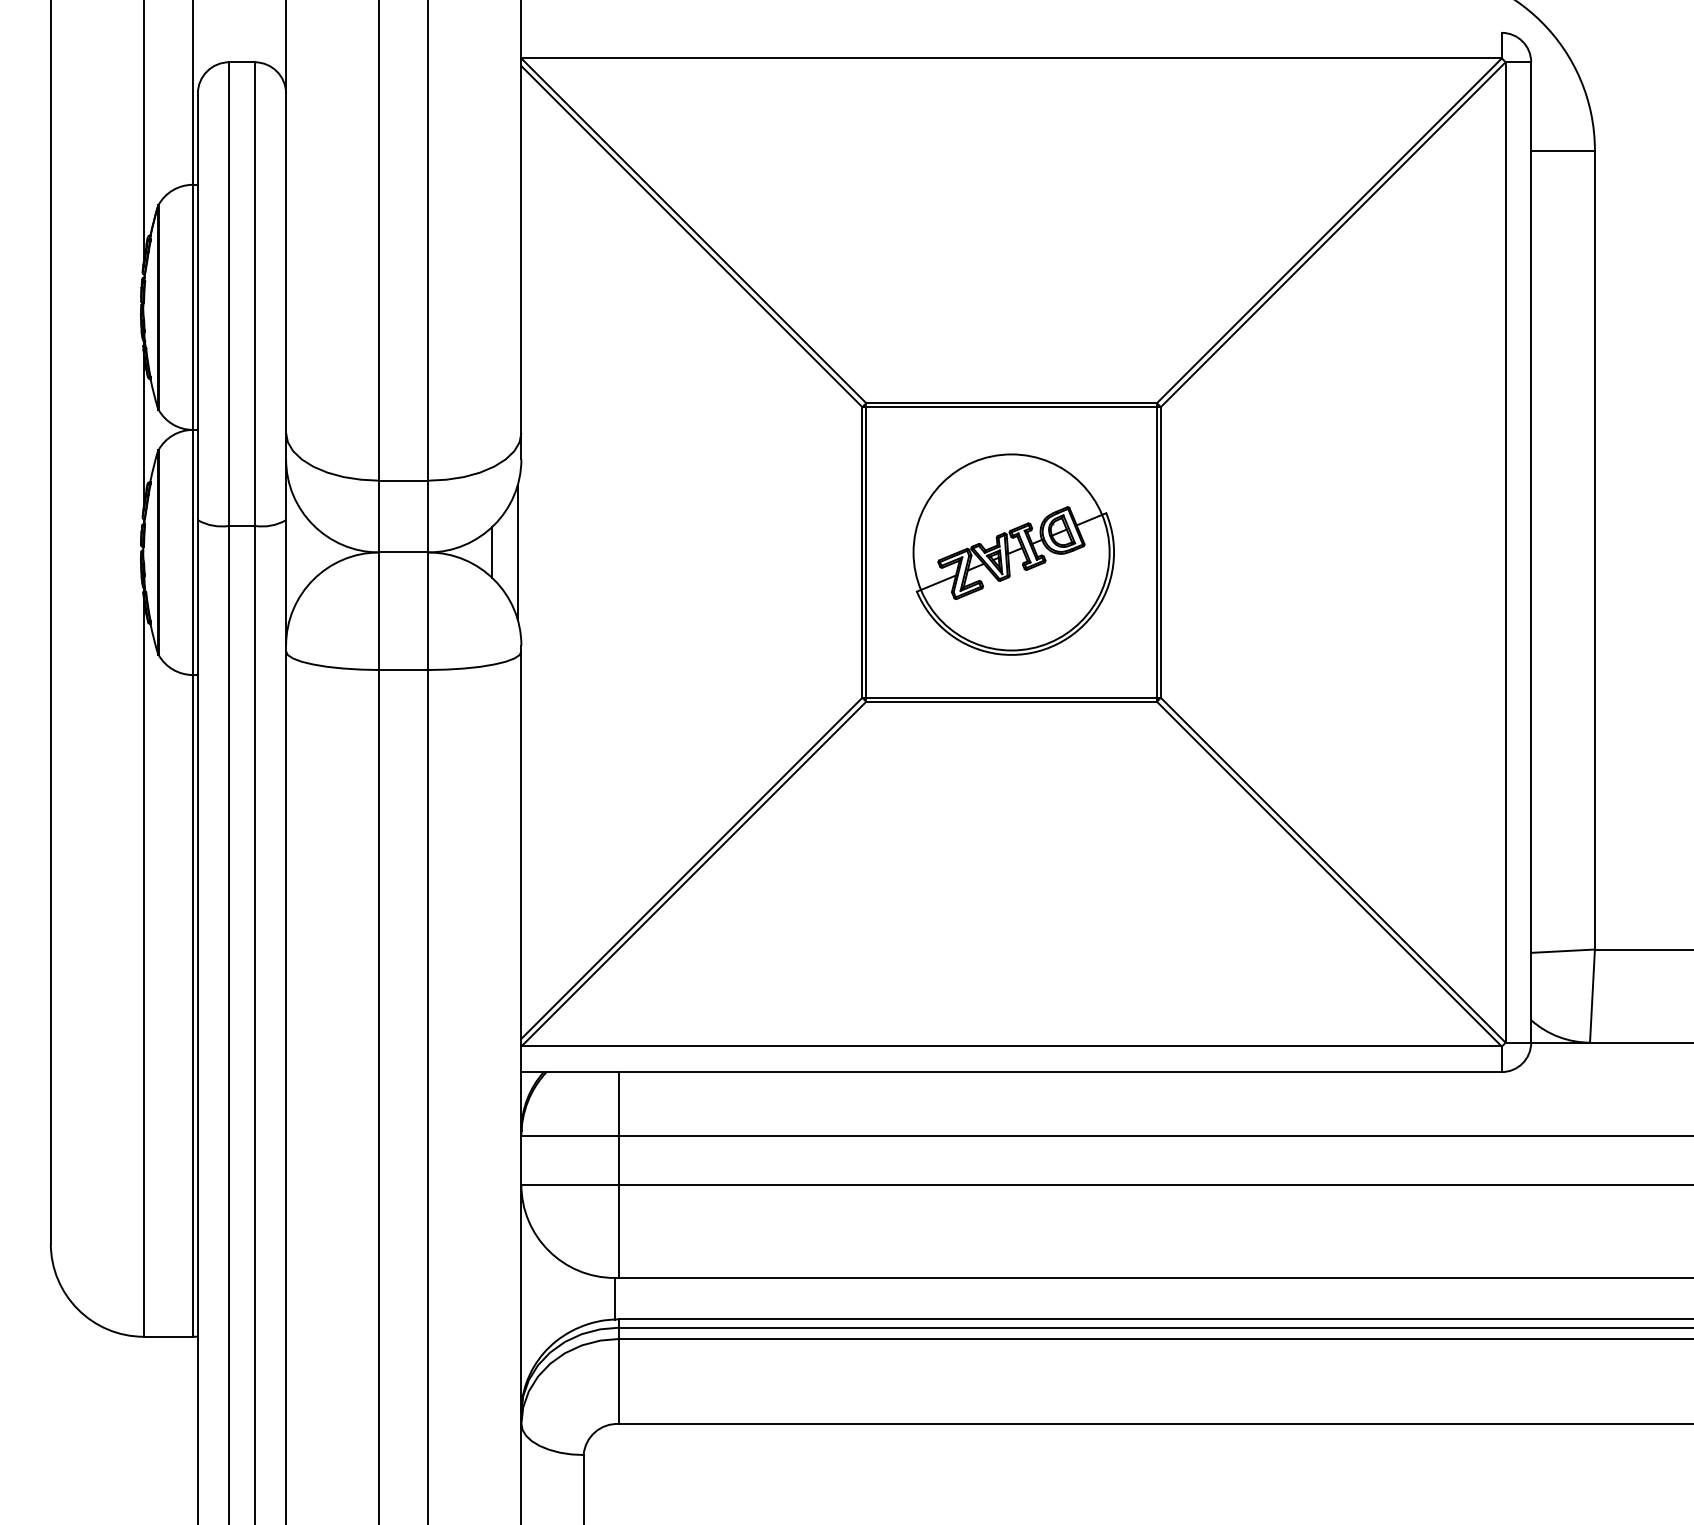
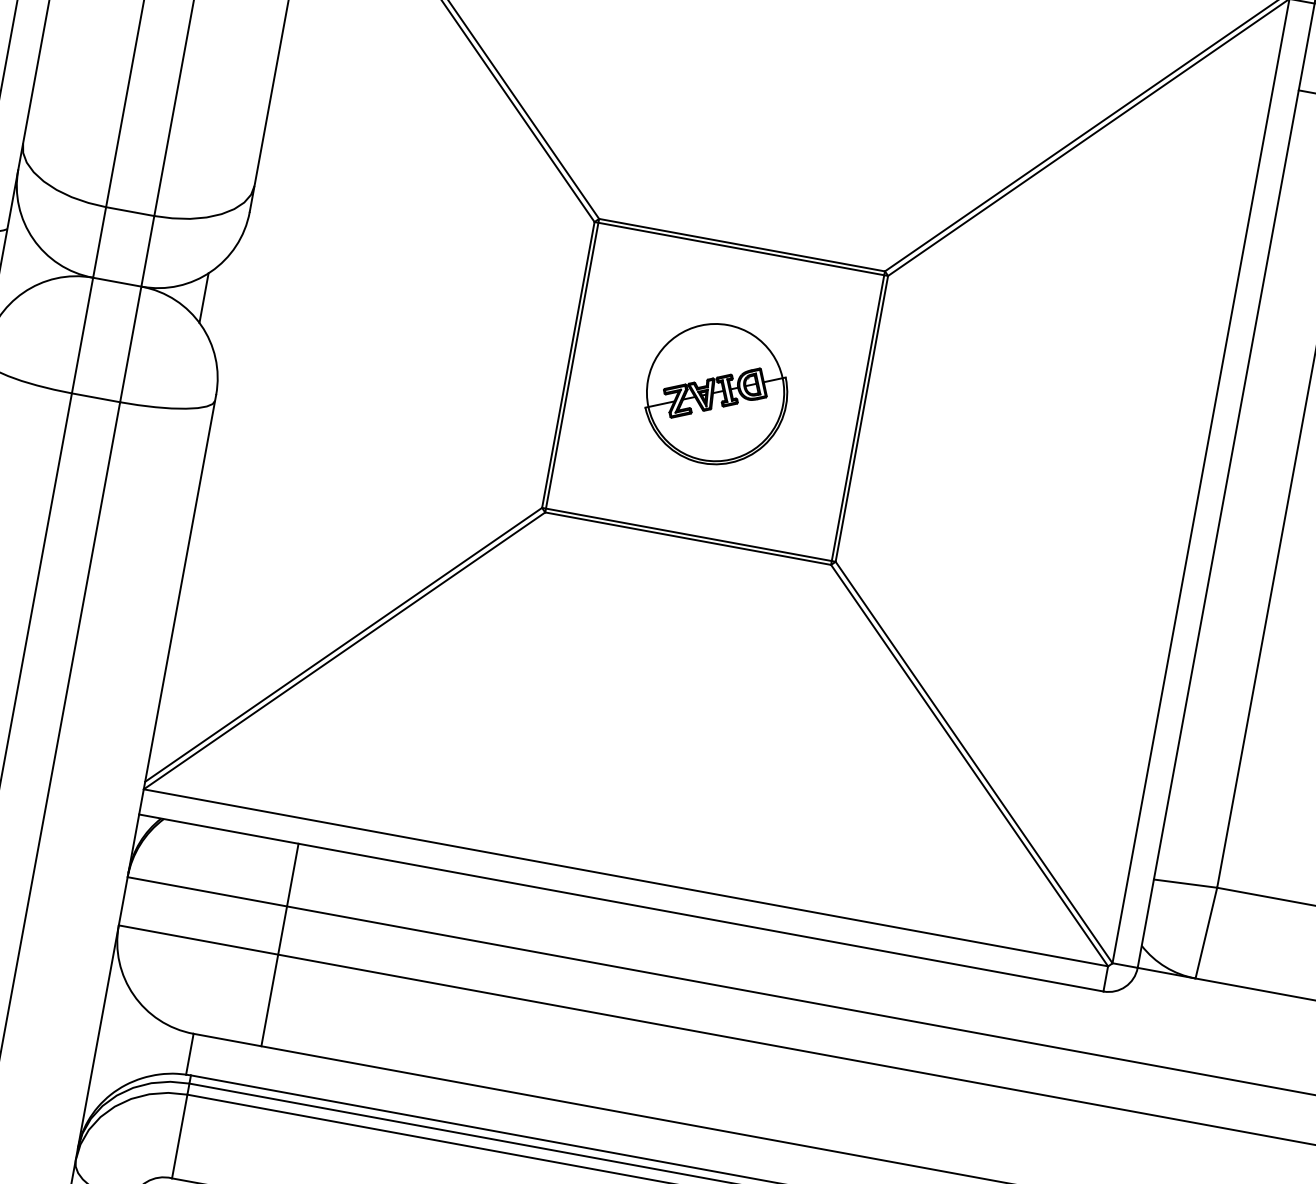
line: (517, 552) -> (229, 302), removed
part: (1013, 554) -> (716, 394), size x0.7
line: (619, 1174) -> (280, 944), moved

